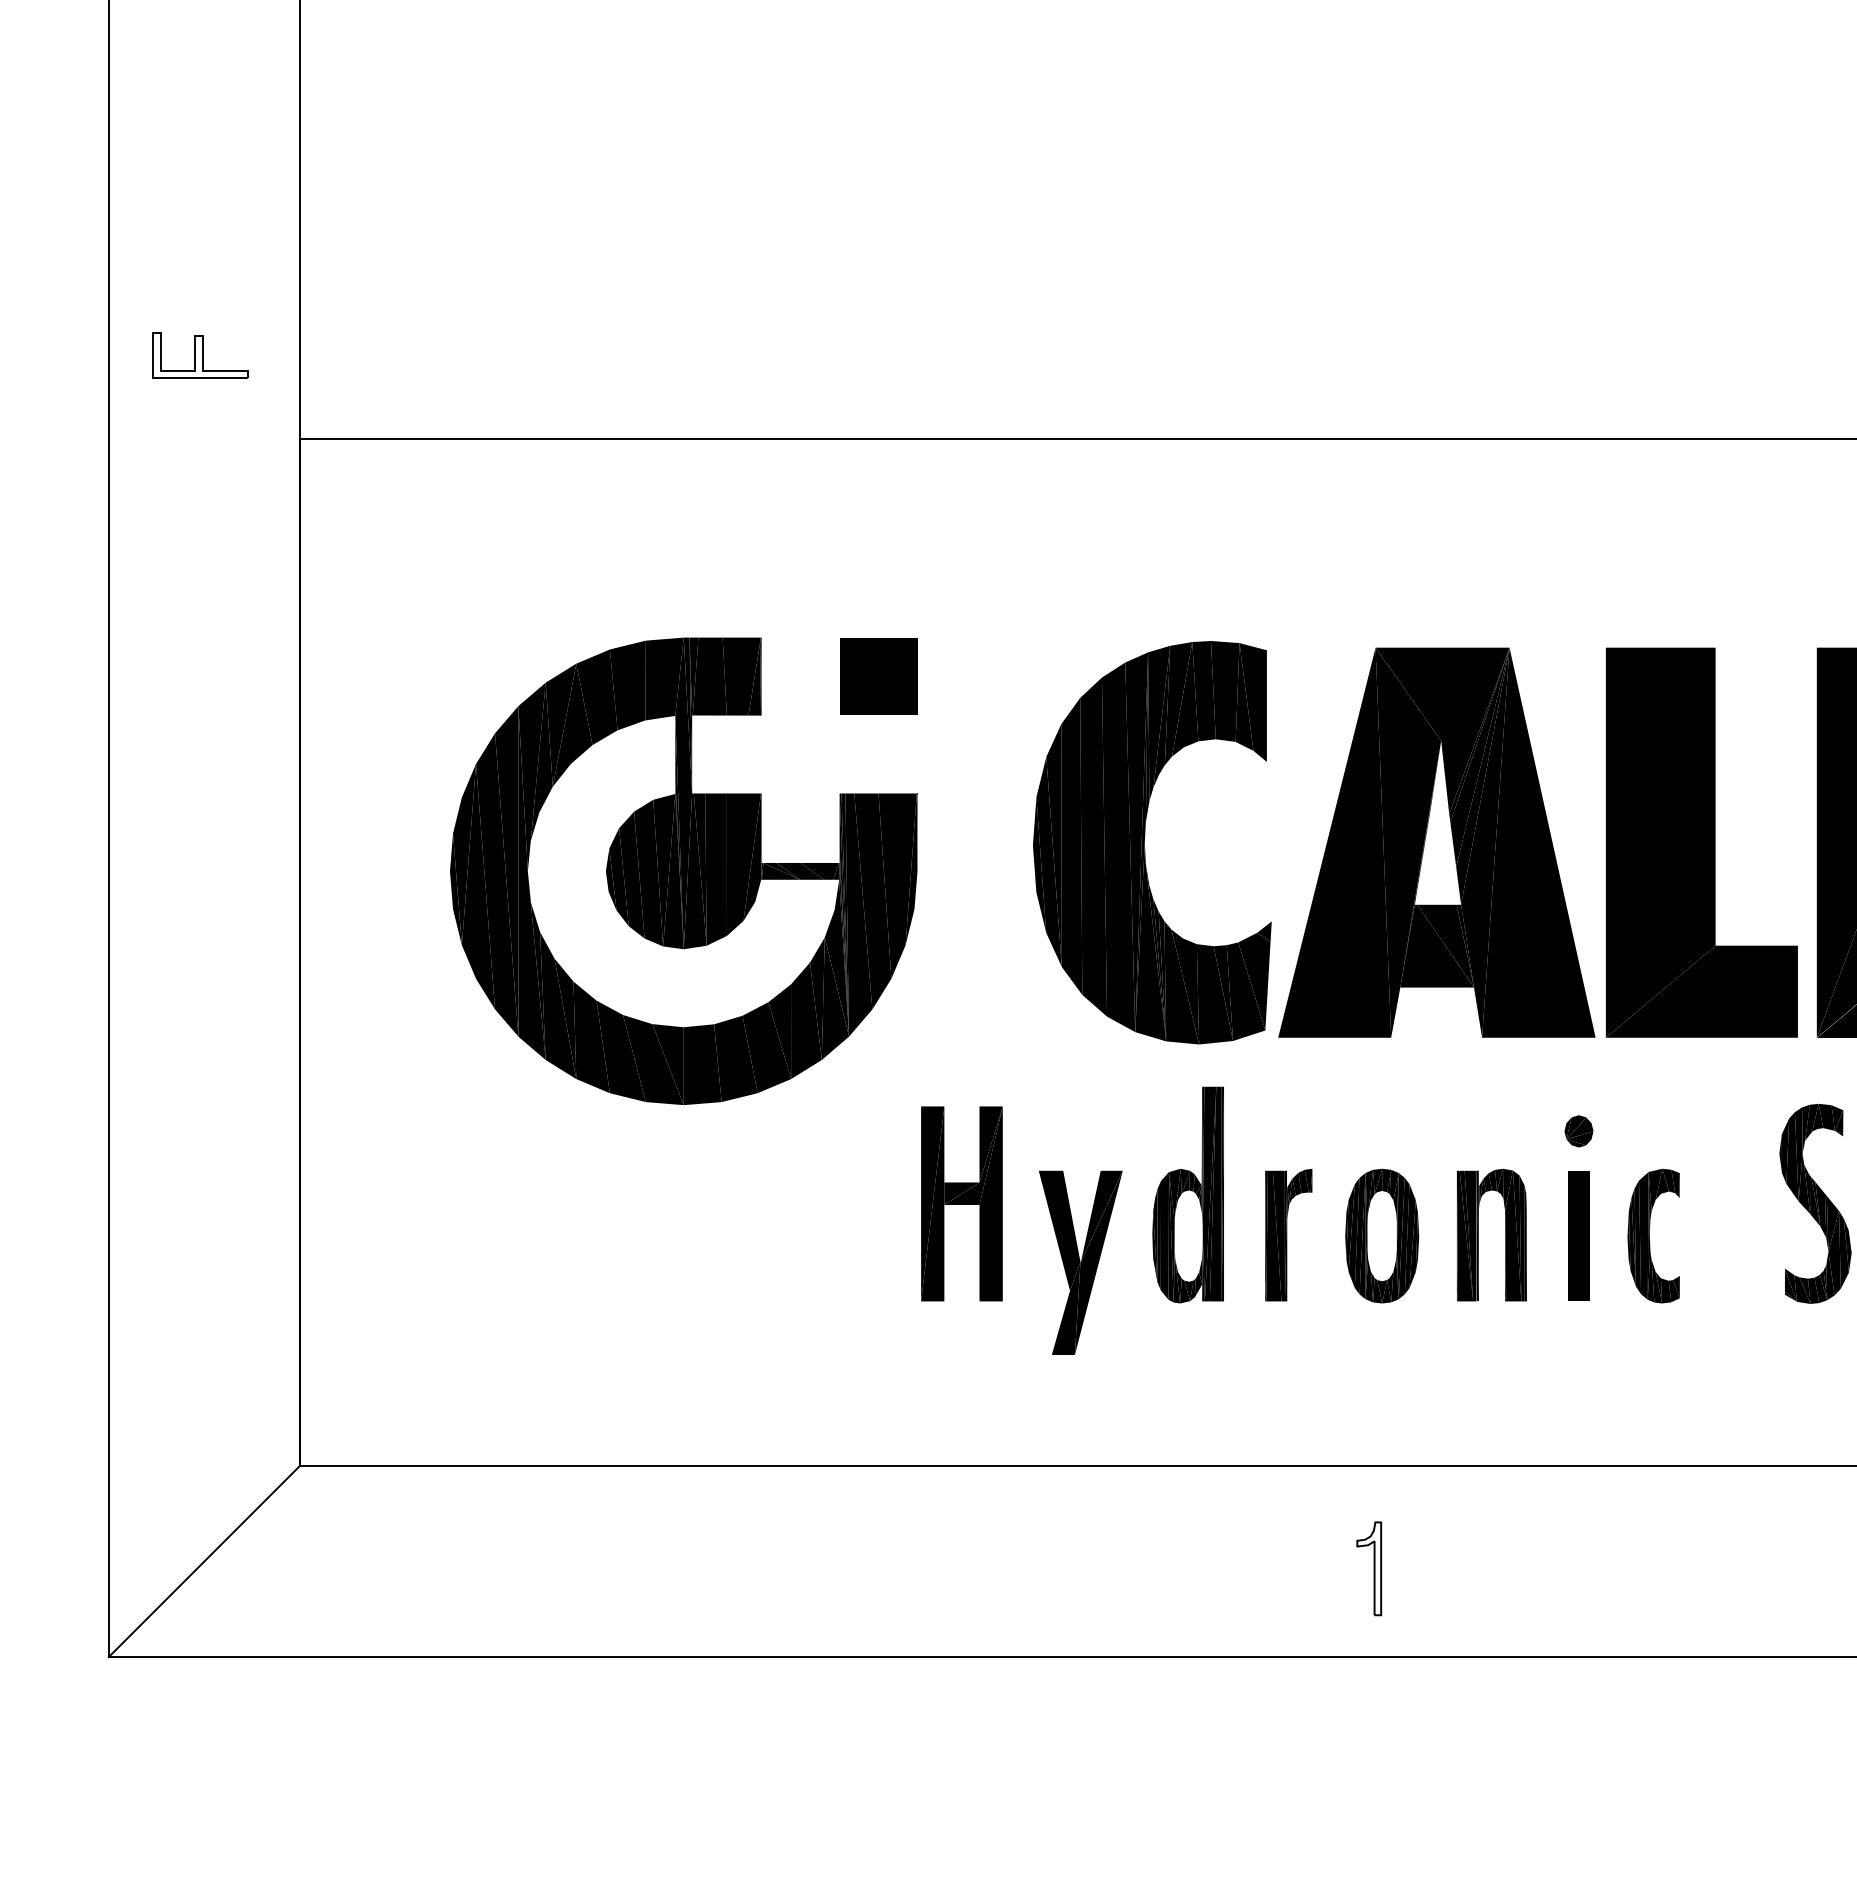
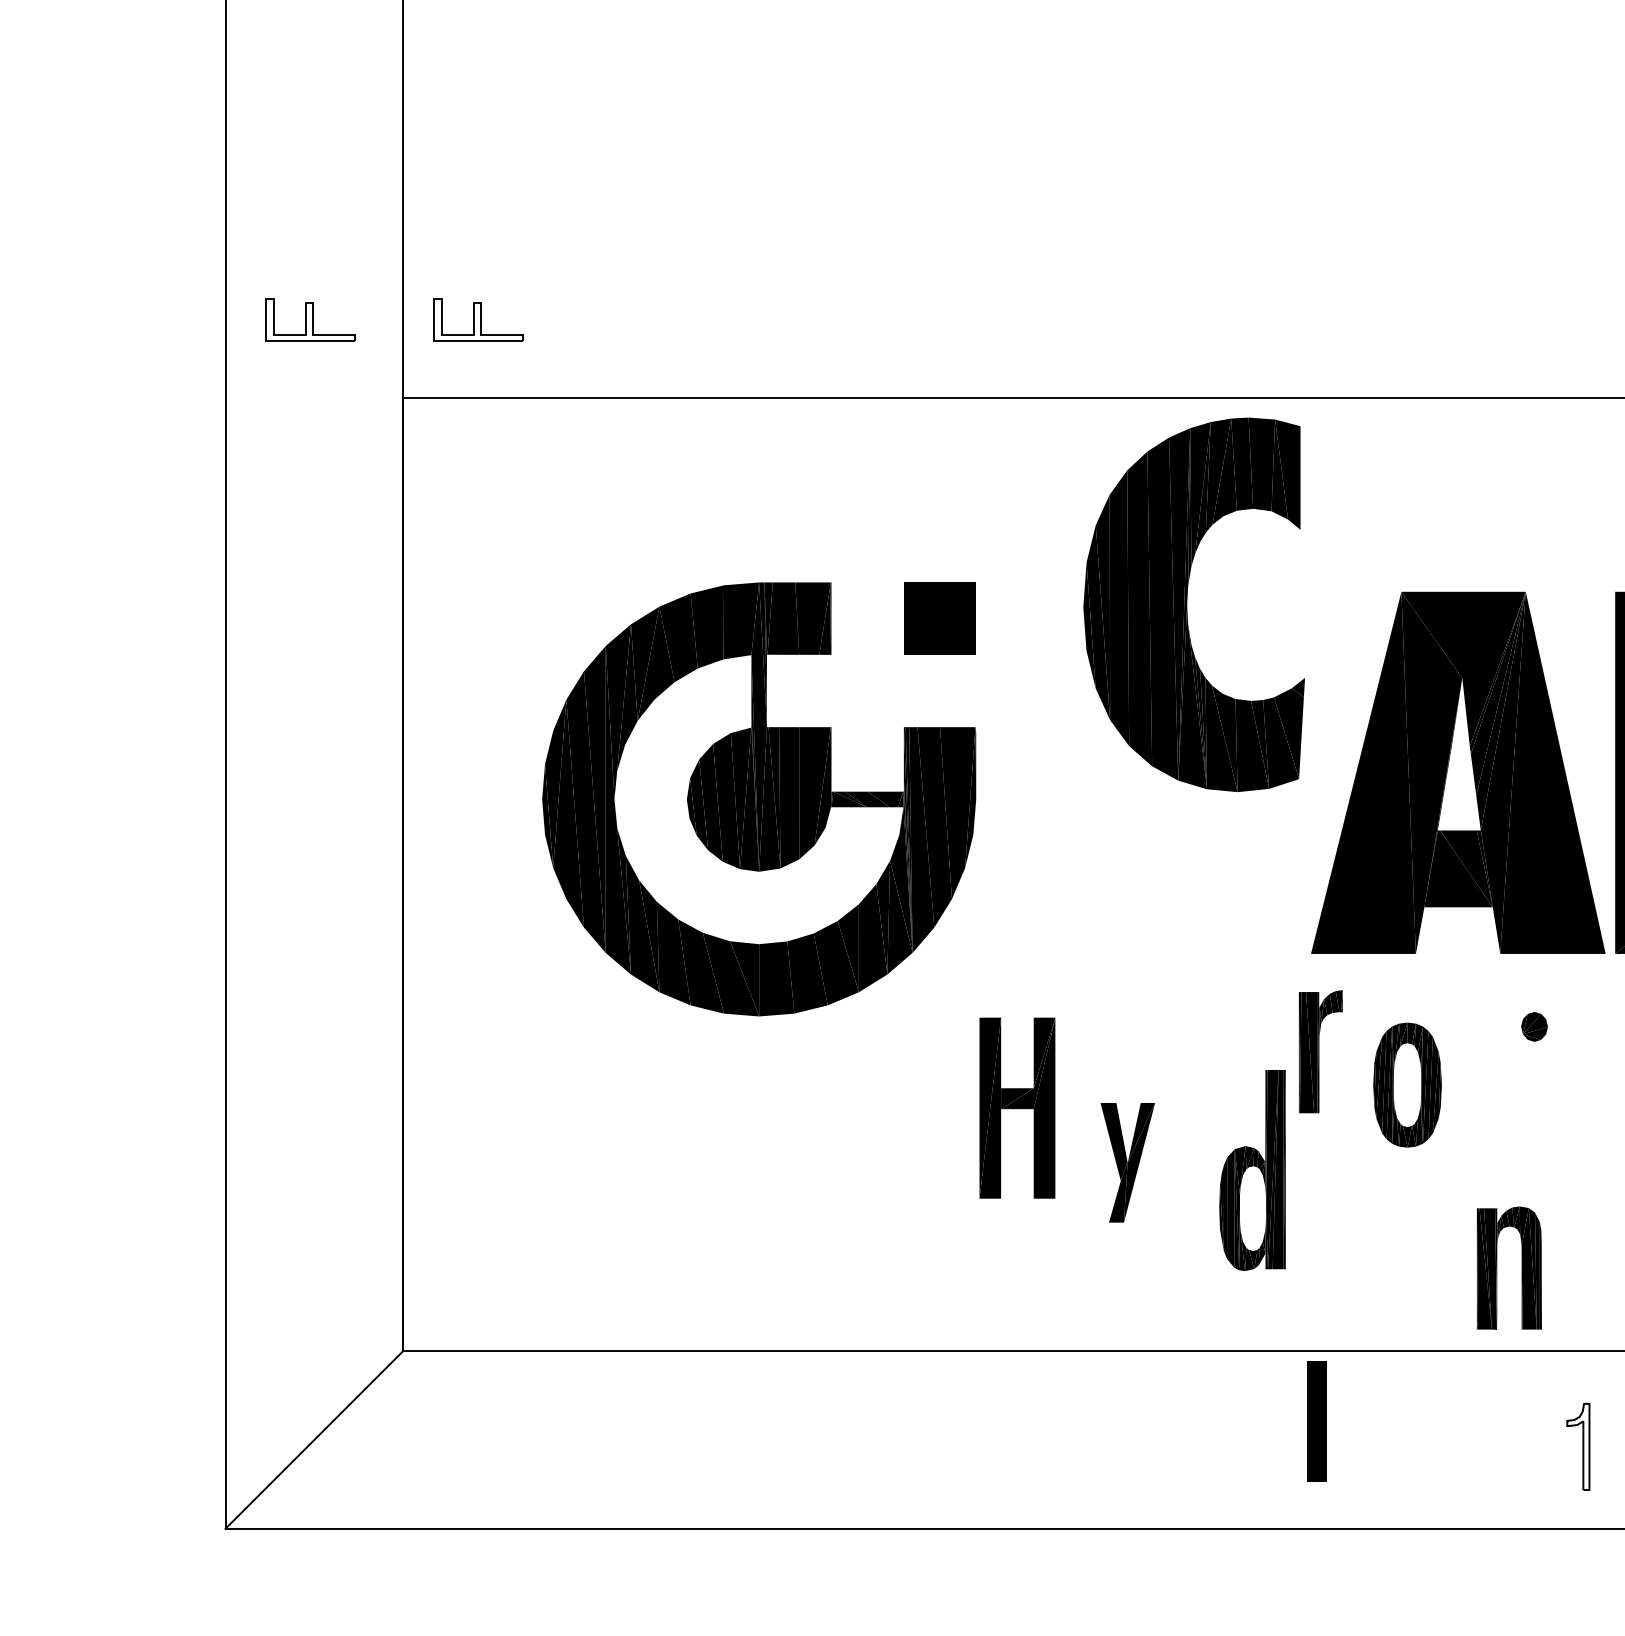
part: (381, 355) -> (478, 320), added
part: (1144, 842) -> (1186, 604), moved
part: (1578, 1131) -> (1534, 1027), moved
part: (1187, 1194) -> (1251, 1169), moved
part: (1478, 1234) -> (1496, 1267), moved
part: (1288, 1235) -> (1320, 1052), moved
part: (1382, 1235) -> (1407, 1084), moved
part: (1578, 1235) -> (1316, 1420), moved
part: (1080, 1262) -> (1127, 1162), size x0.7
part: (1369, 1568) -> (1578, 1446), moved

